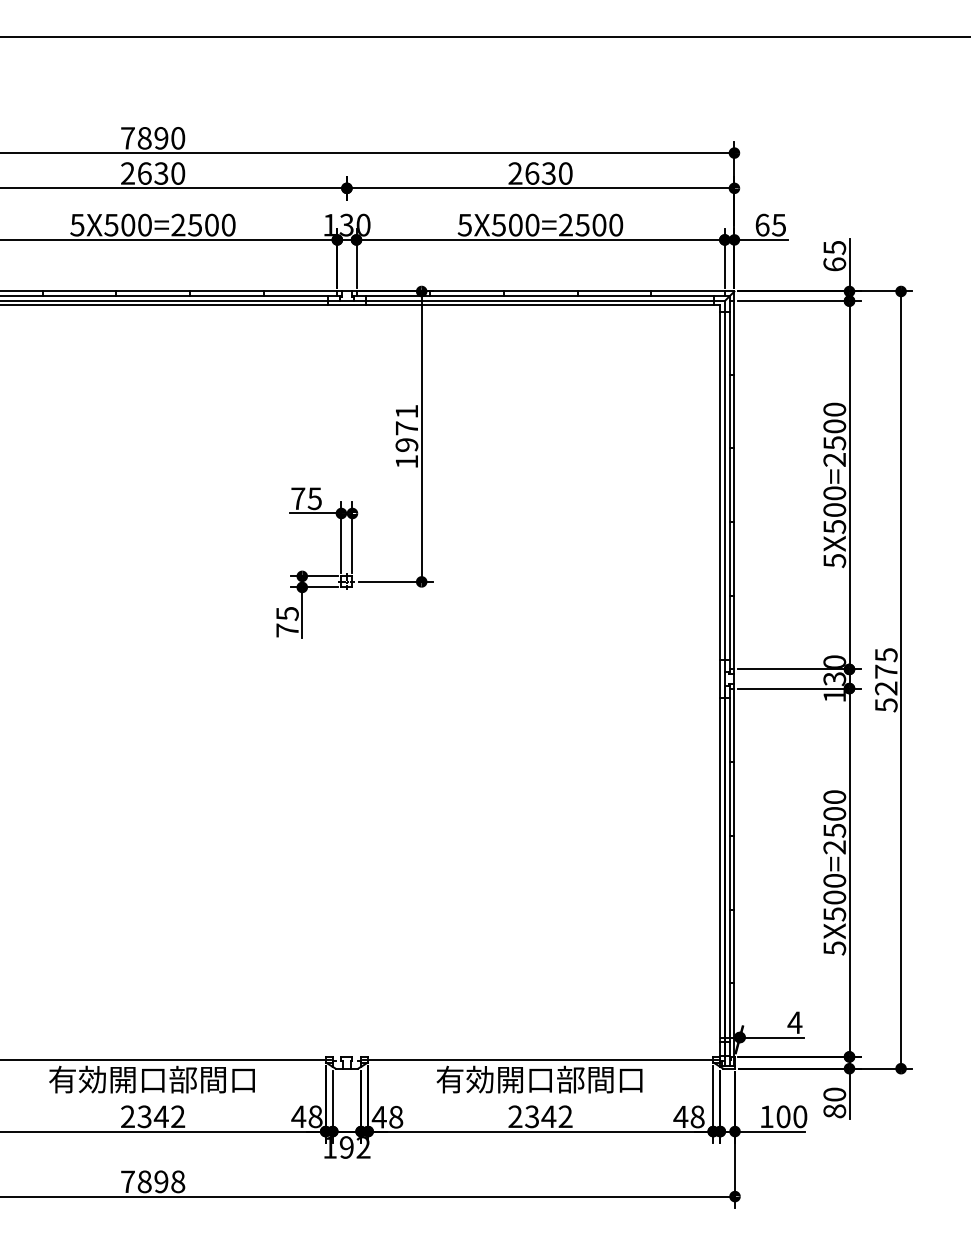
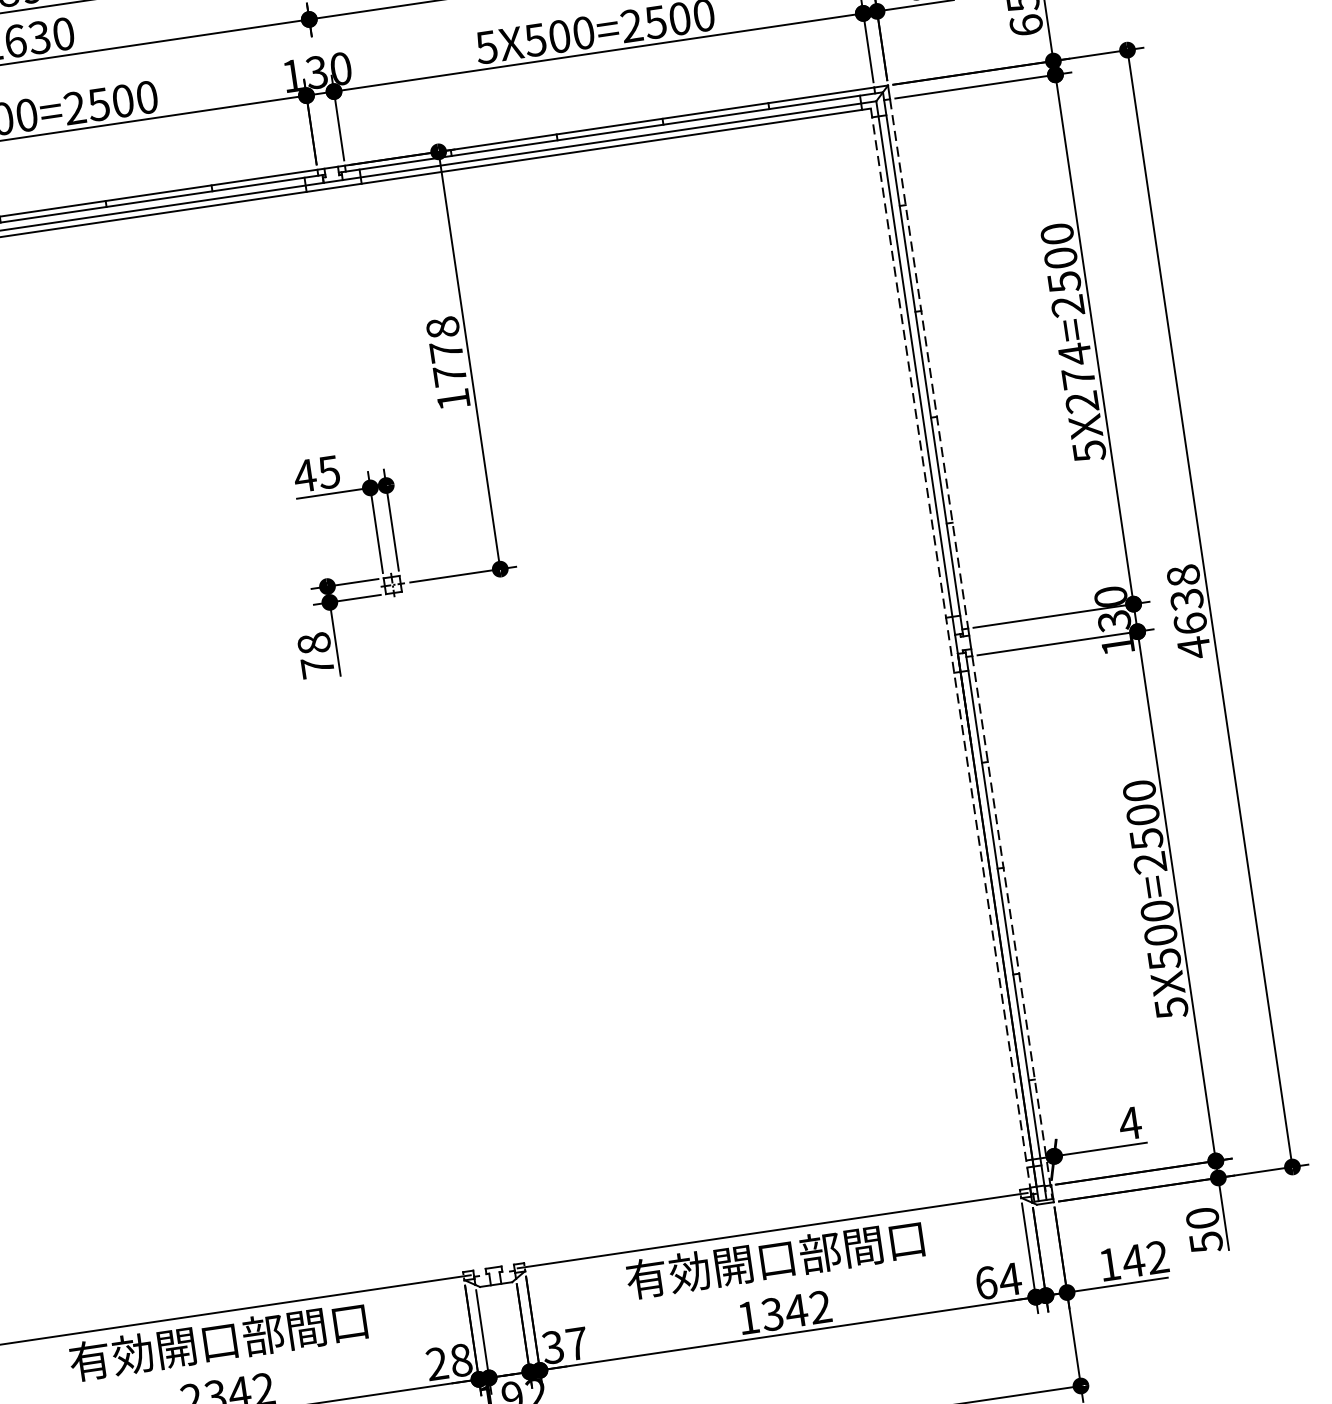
text: (406, 427) -> (445, 350), 1971 -> 1778
line: (734, 485) -> (929, 364), solid -> dashed
text: (297, 498) -> (304, 475), 75 -> 45
text: (834, 510) -> (1078, 378), 5X500=2500 -> 5X274=2500
text: (287, 613) -> (314, 643), 75 -> 78
text: (886, 680) -> (1189, 612), 5275 -> 4638
line: (720, 683) -> (951, 651), solid -> dashed
line: (734, 877) -> (1012, 927), solid -> dashed
text: (834, 1111) -> (1205, 1242), 80 -> 50
text: (298, 1116) -> (436, 1363), 48 -> 28
text: (387, 1116) -> (564, 1344), 48 -> 37
text: (515, 1116) -> (748, 1317), 2342 -> 1342
text: (689, 1116) -> (998, 1280), 48 -> 64
text: (791, 1116) -> (1145, 1258), 100 -> 142

